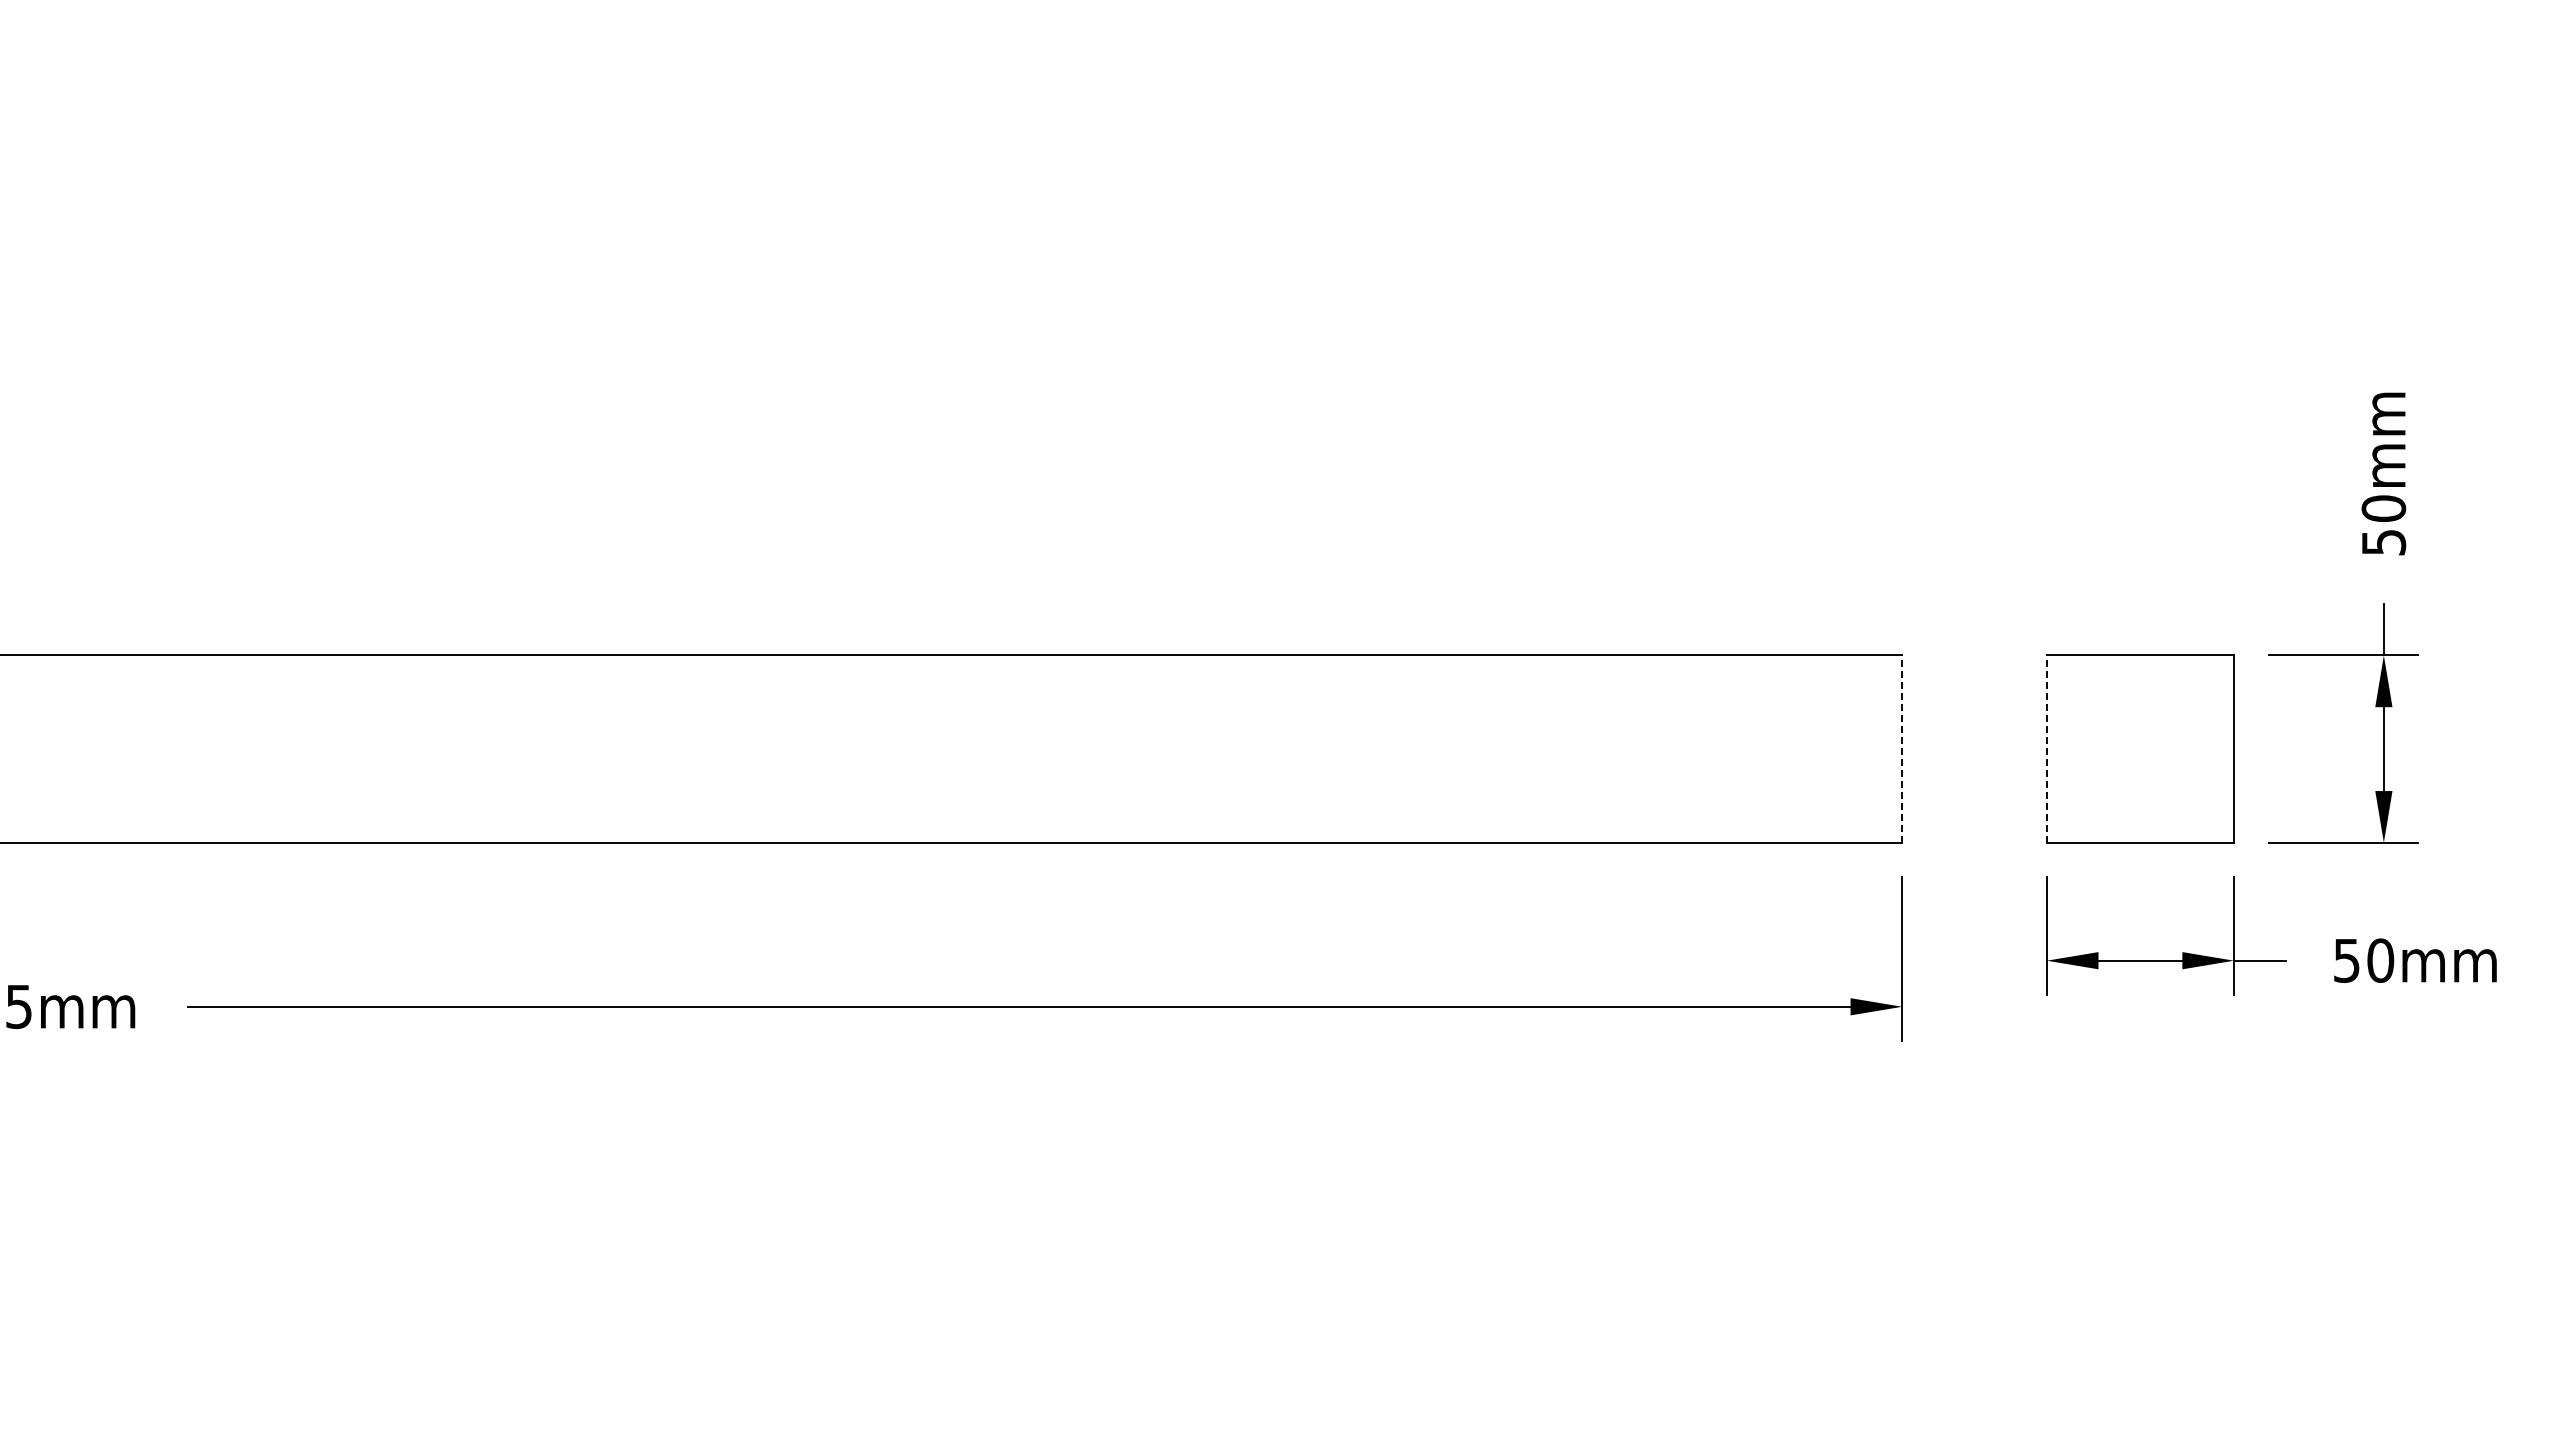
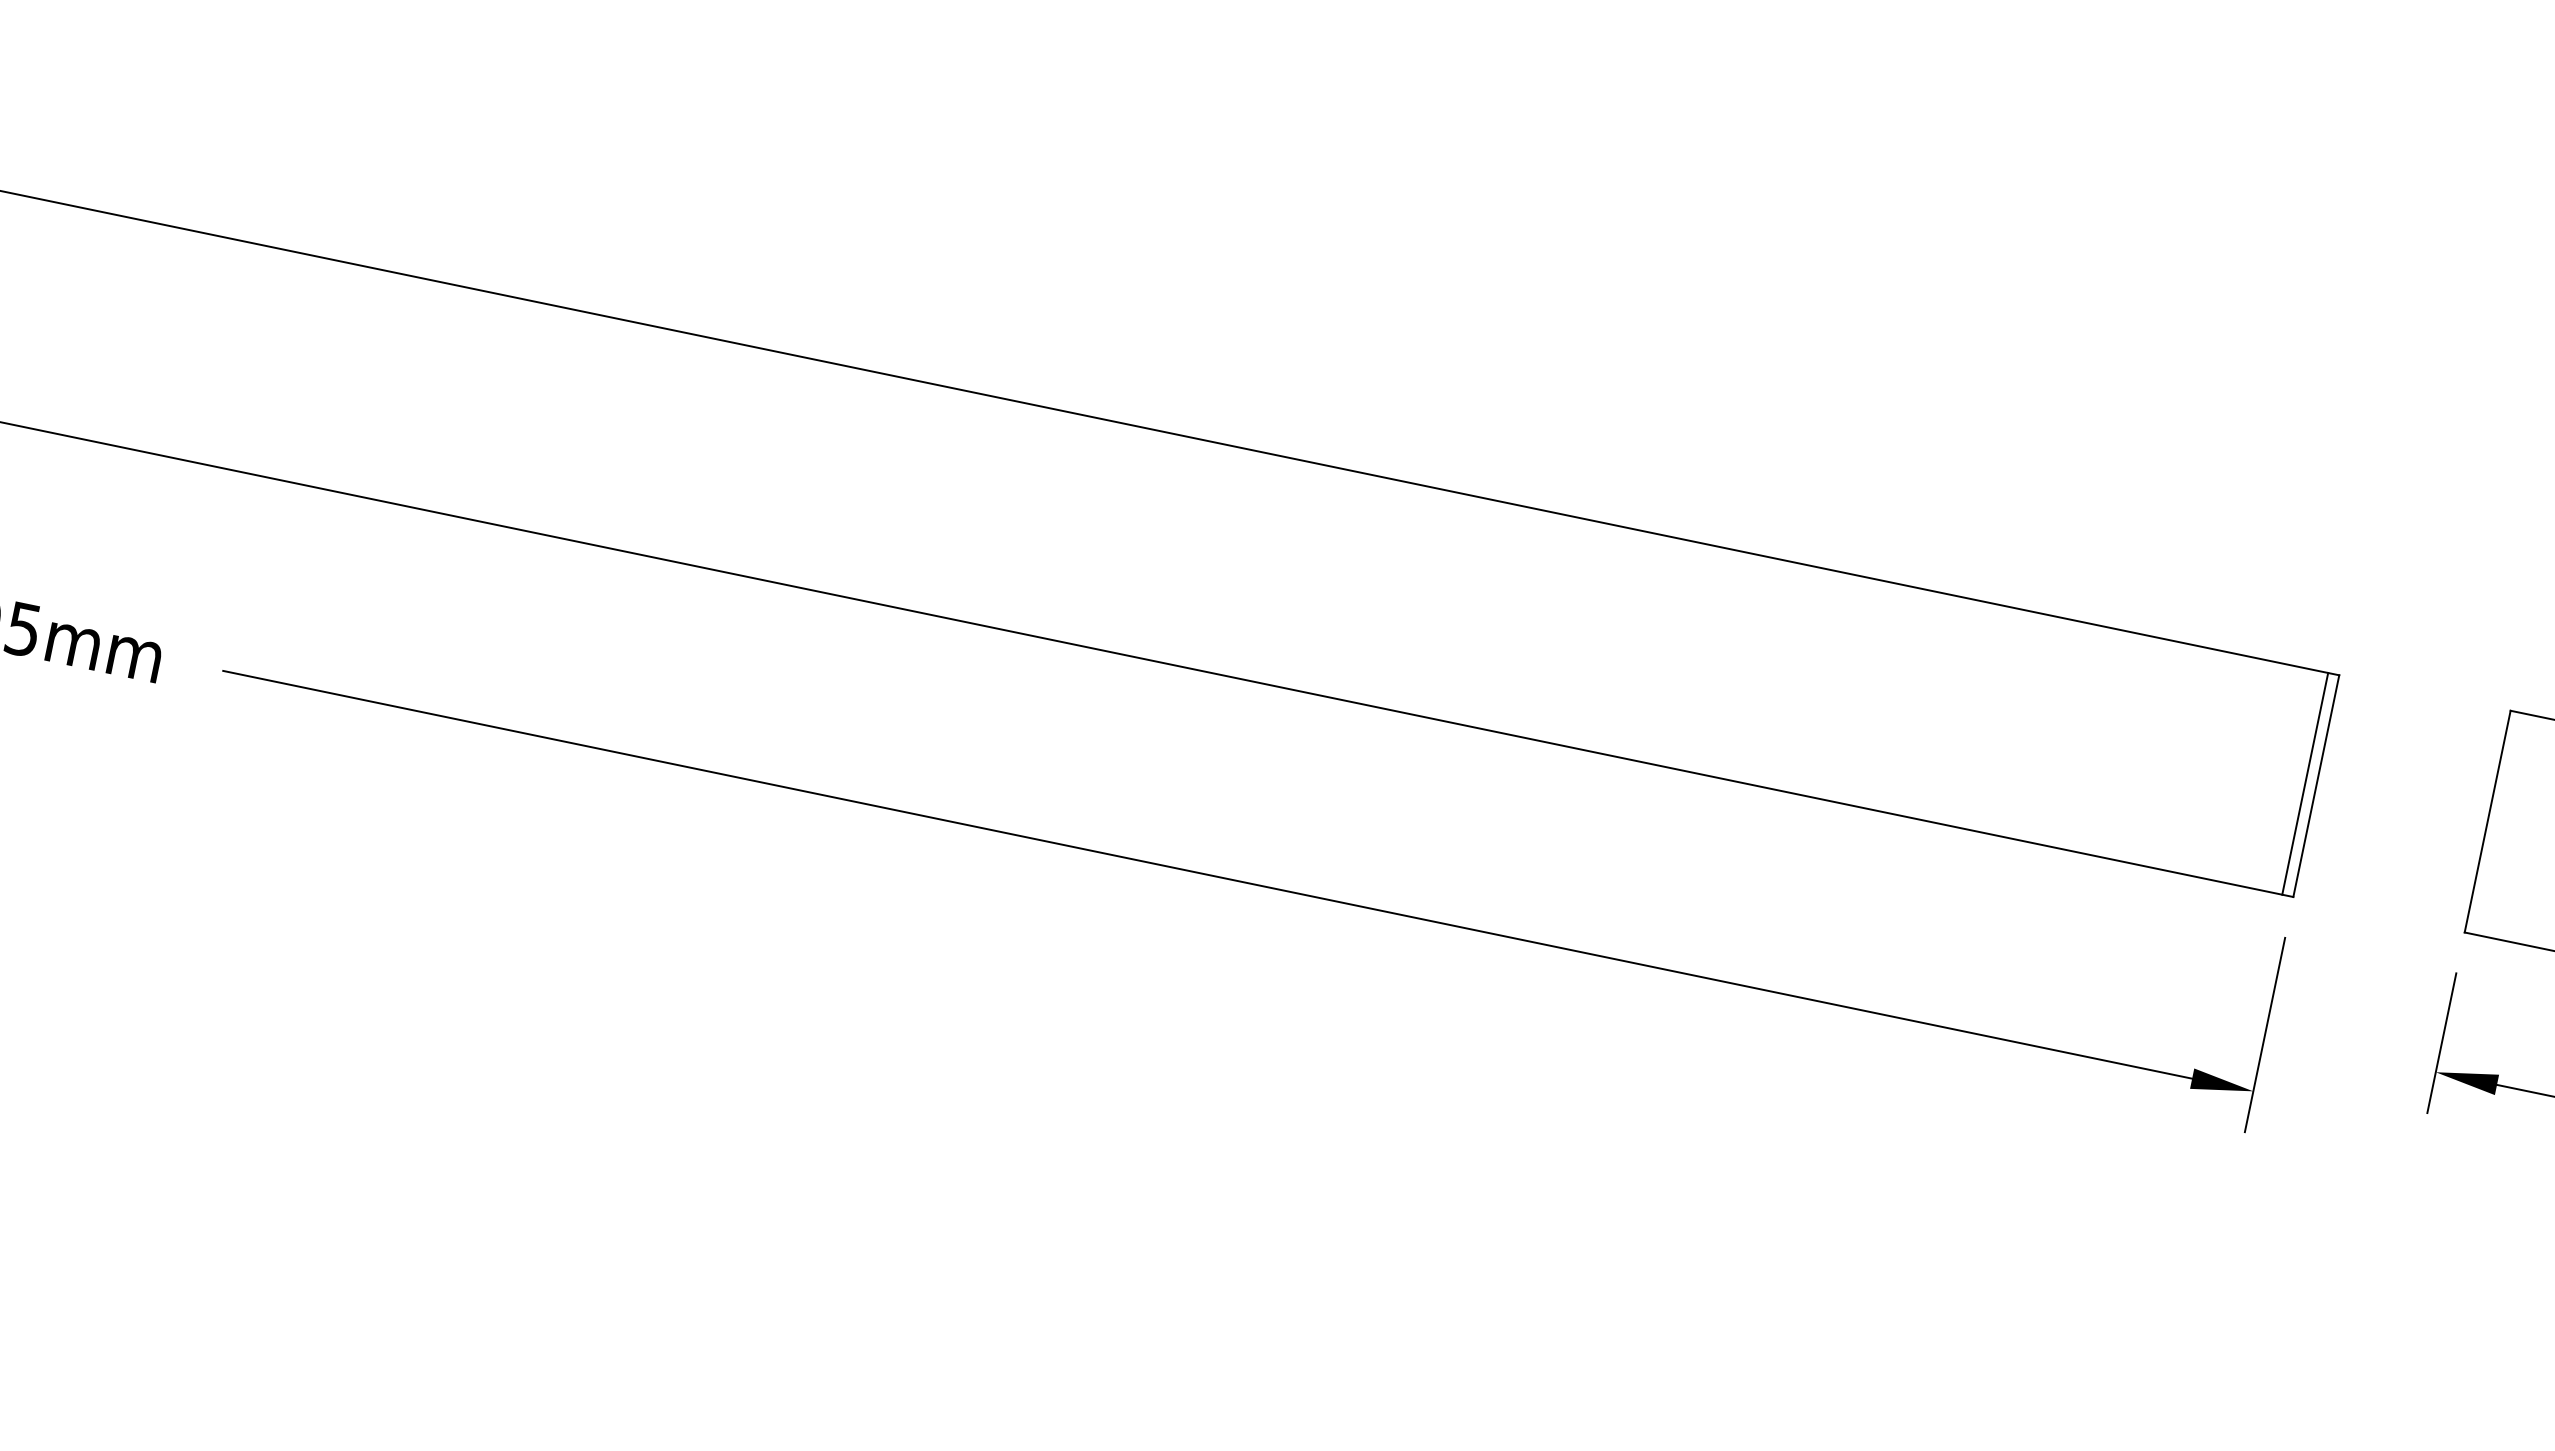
line: (1892, 748) -> (2305, 783), added
line: (1902, 749) -> (2316, 786), dashed -> solid
line: (2046, 749) -> (2487, 822), dashed -> solid

